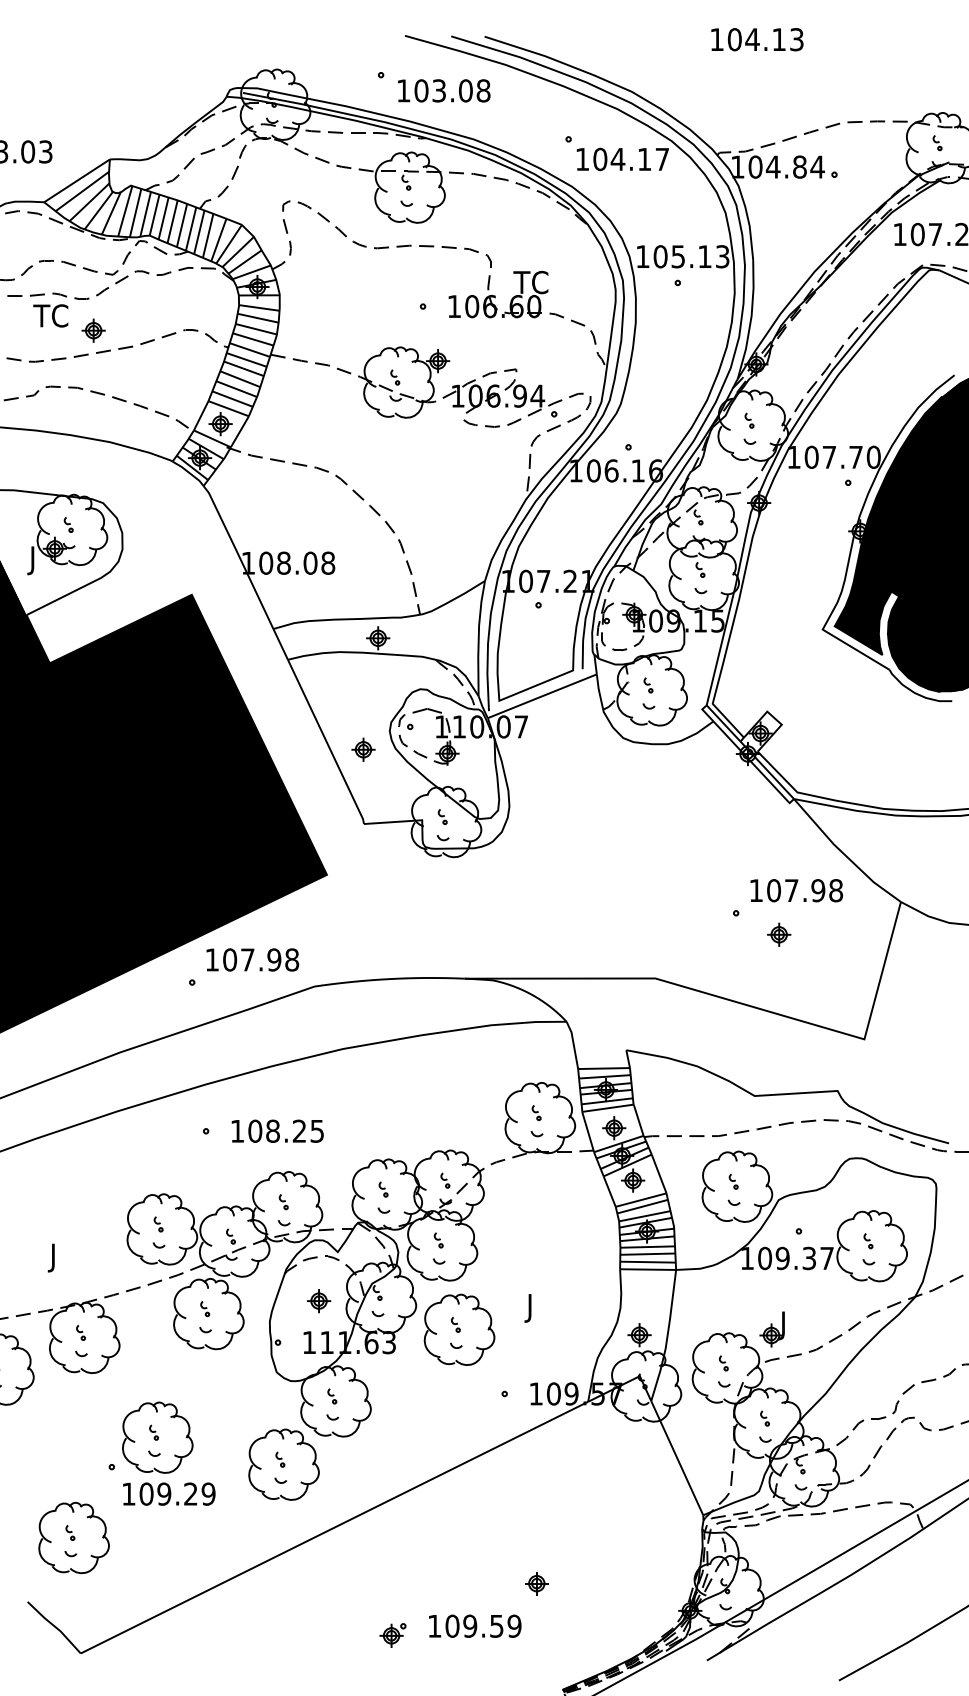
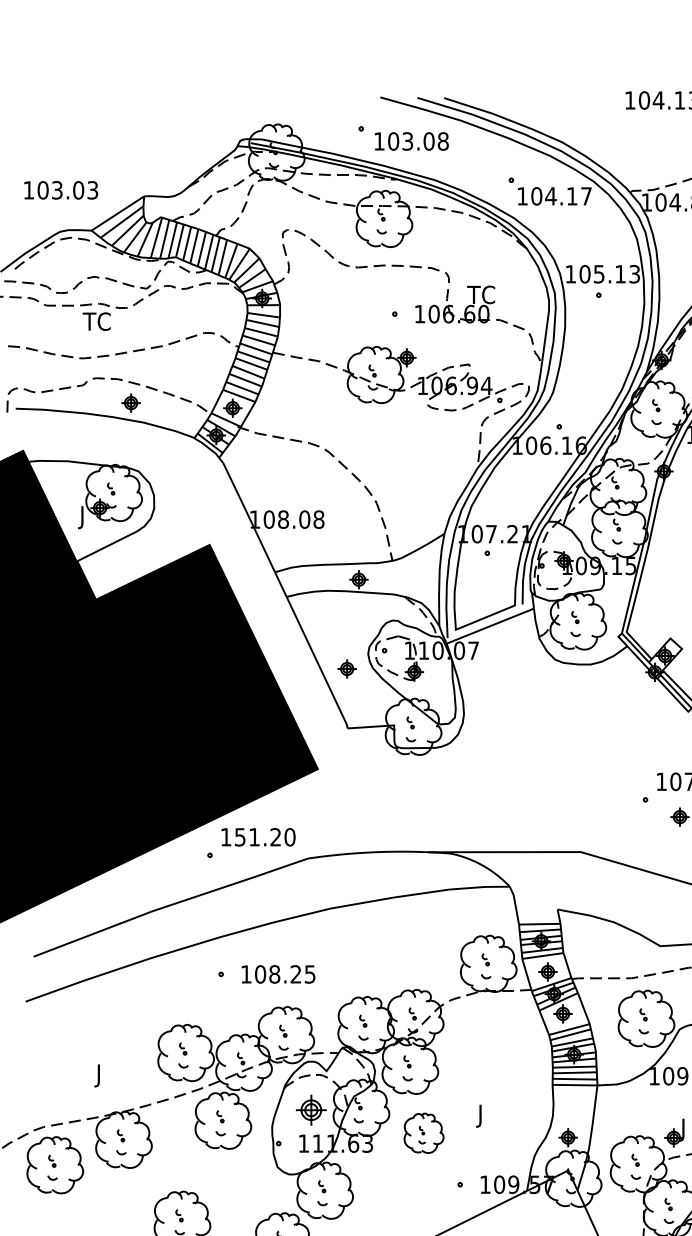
part: (93, 330) -> (131, 402), moved
text: (261, 959) -> (265, 836), 107.98 -> 151.20
part: (319, 1301) -> (311, 1110), size x1.6
part: (459, 1329) -> (424, 1133), size x0.7

